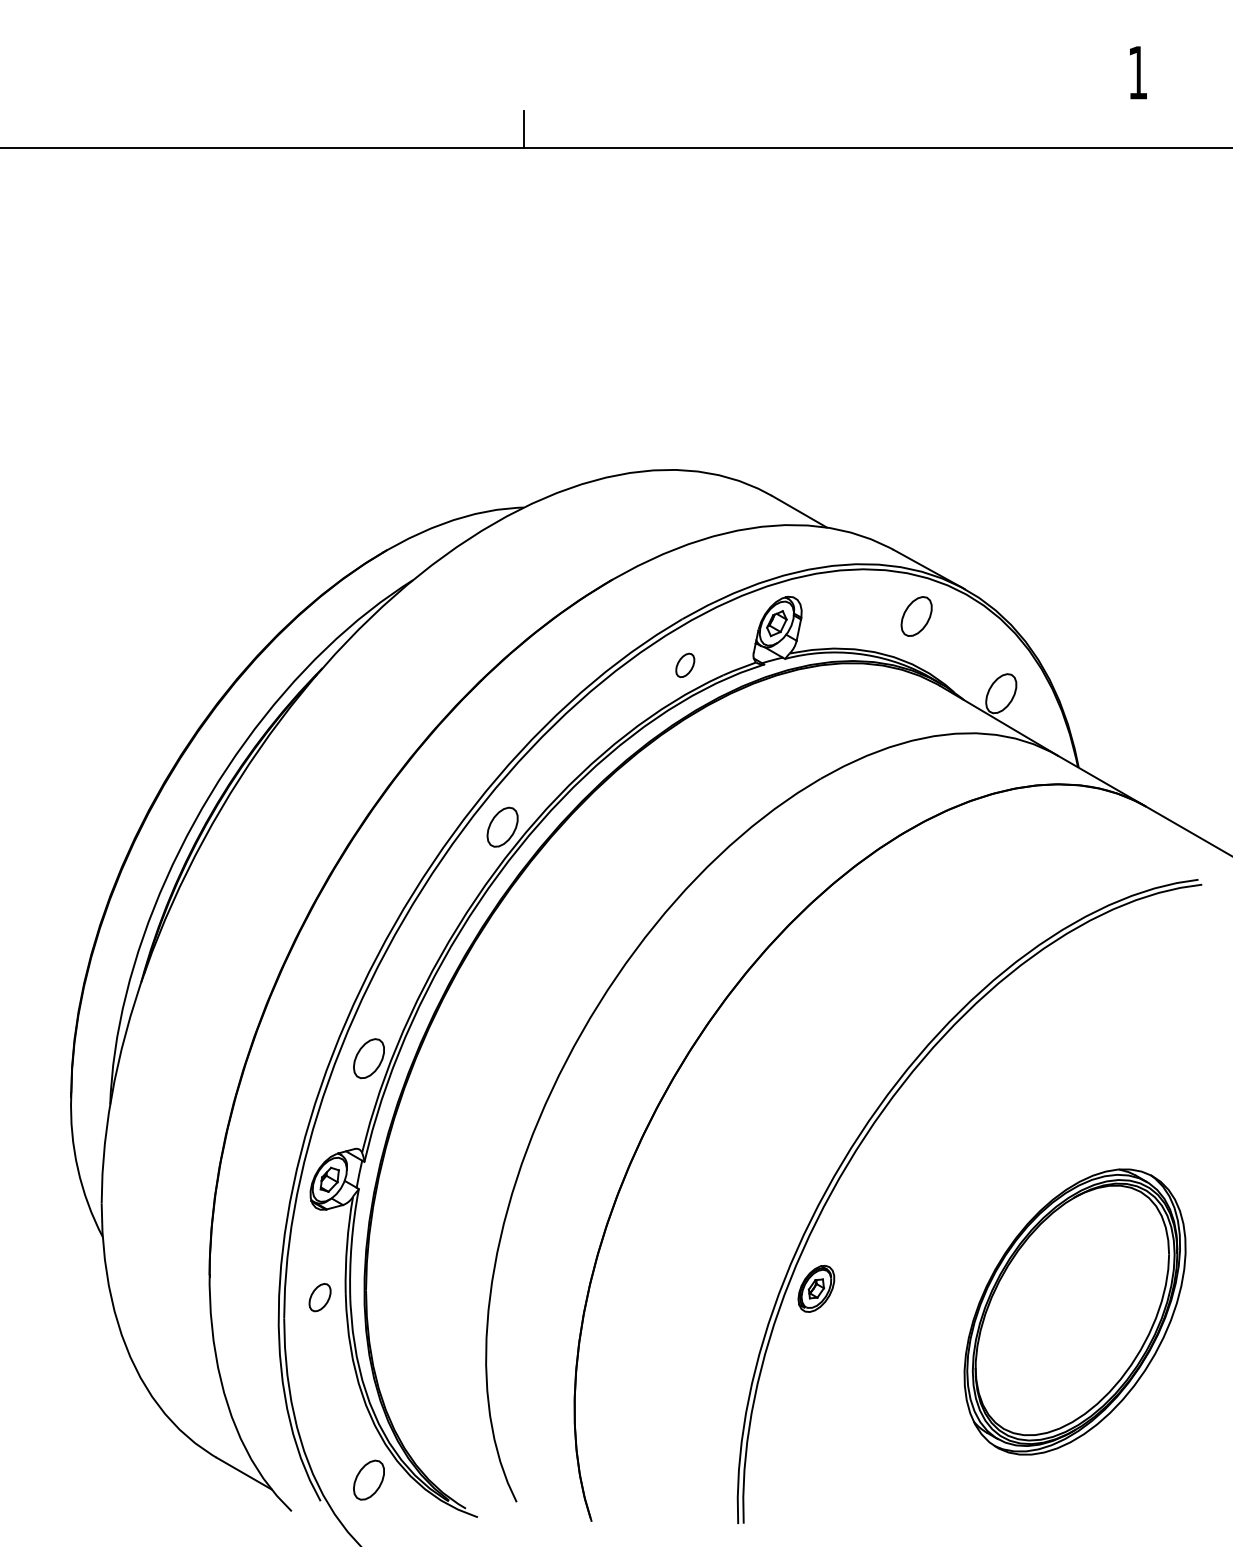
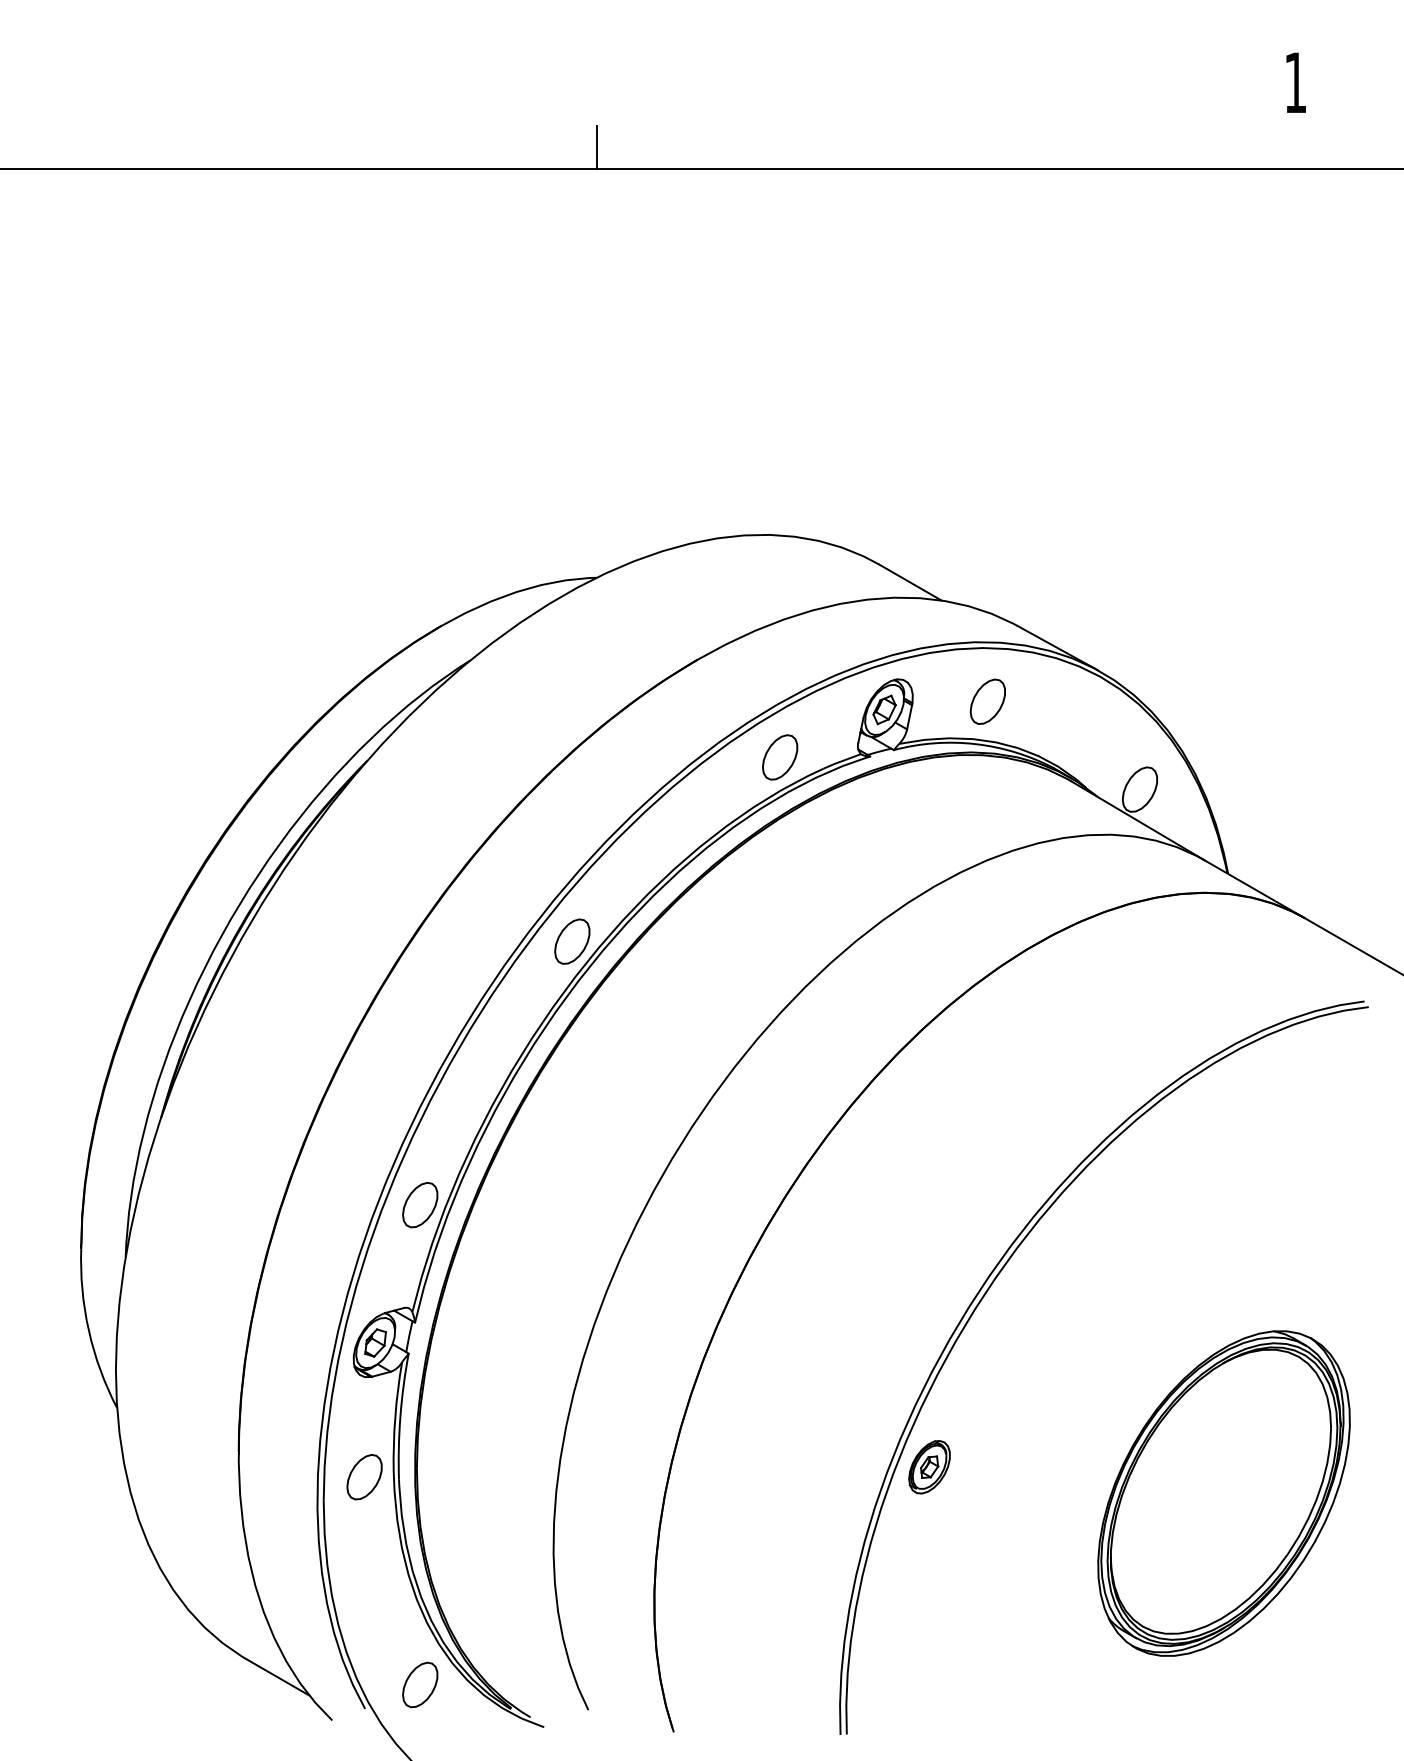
part: (916, 616) -> (987, 701), moved
part: (685, 665) -> (780, 757), size x1.67
part: (319, 1297) -> (363, 1477), size x1.43

